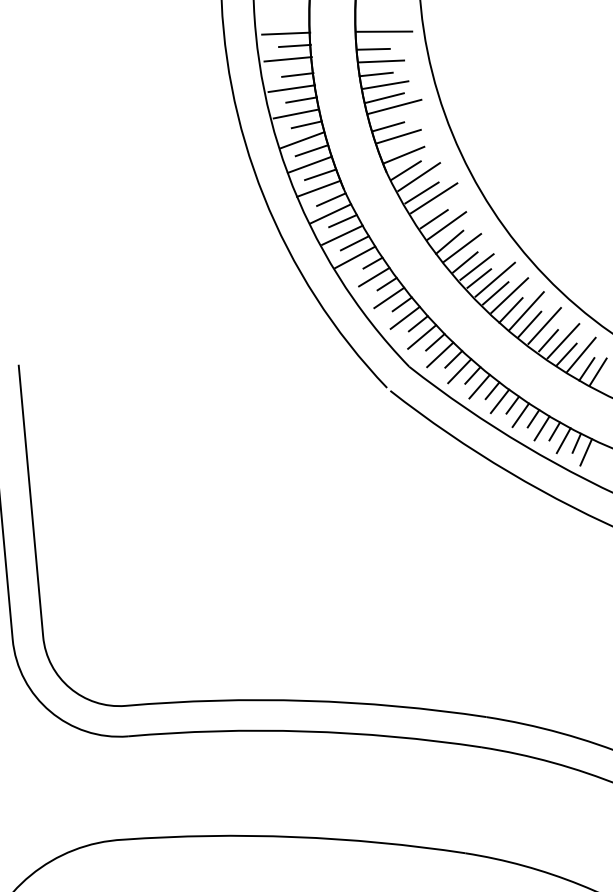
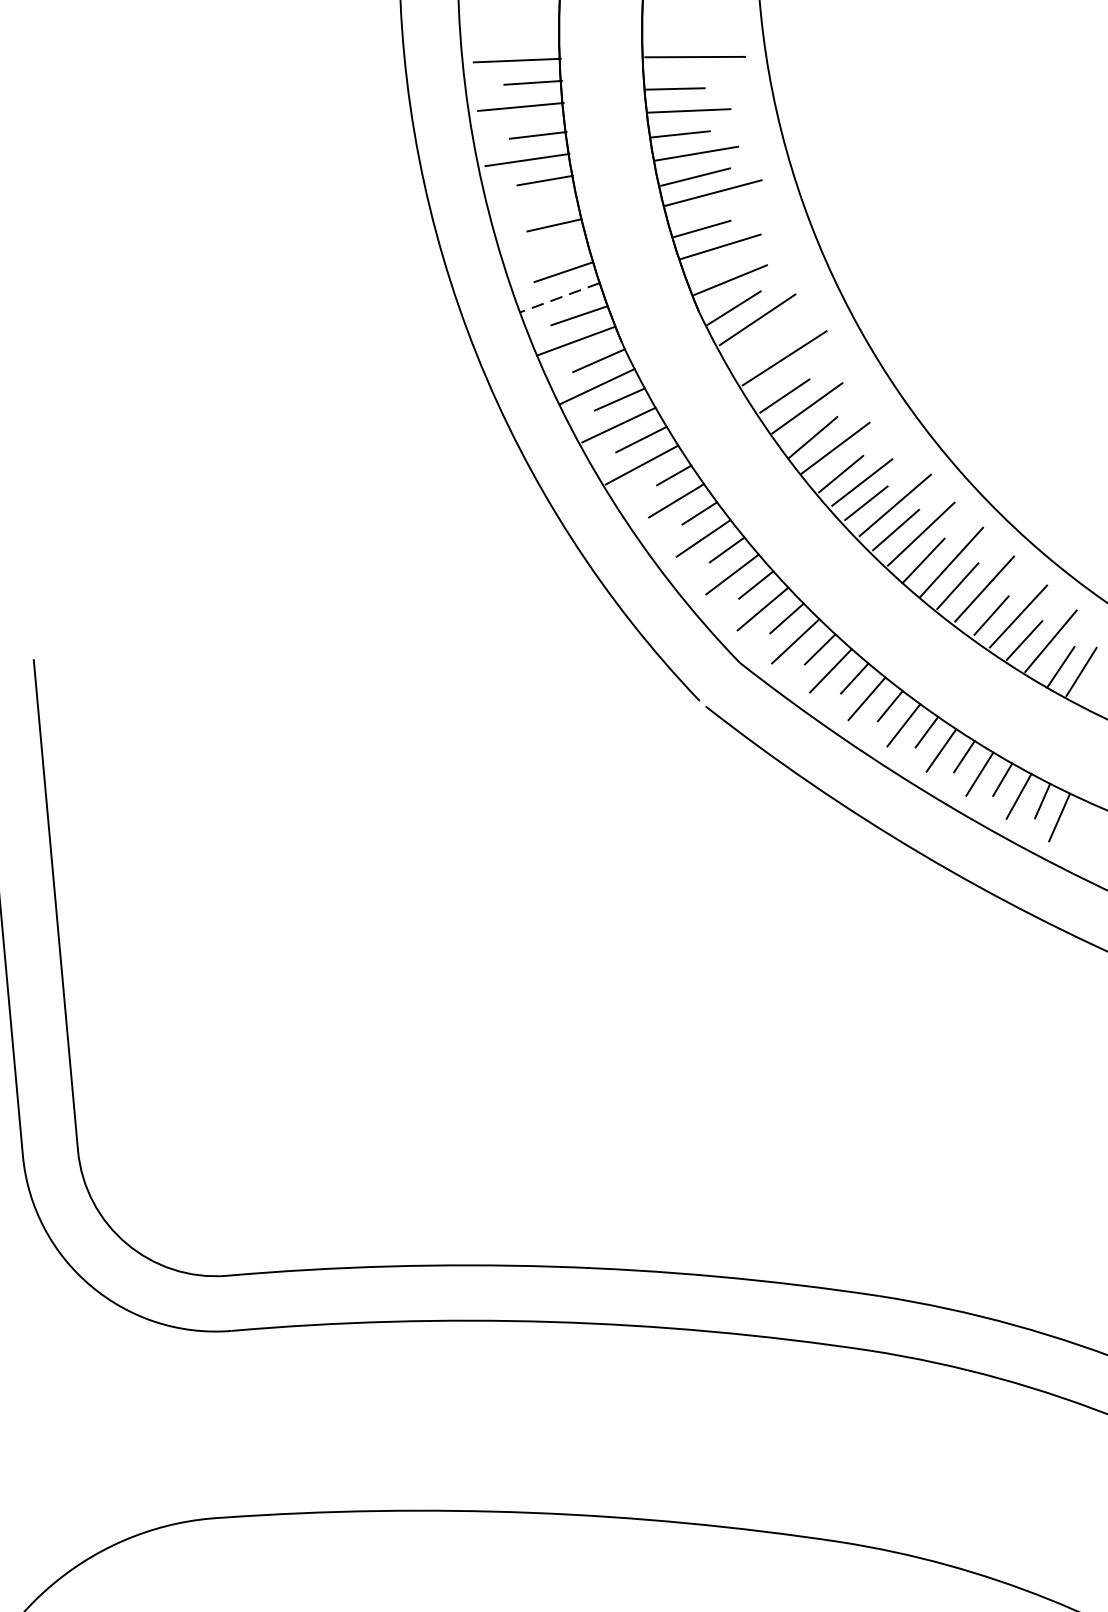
line: (296, 113) -> (535, 204), removed
line: (302, 140) -> (546, 253), removed
line: (309, 165) -> (559, 298), solid -> dashed
line: (421, 192) -> (761, 347), removed

